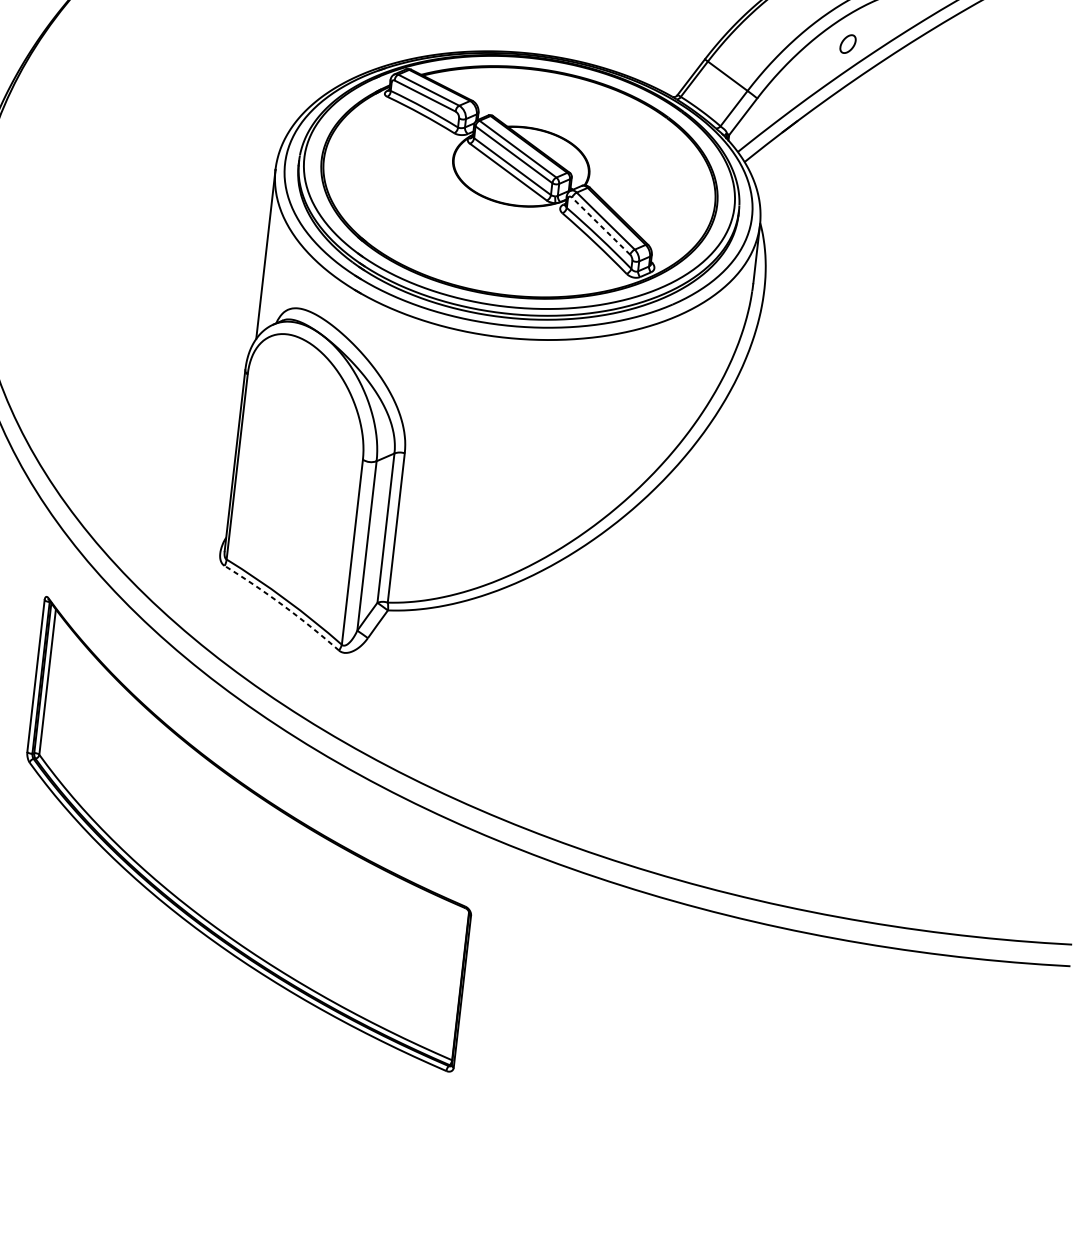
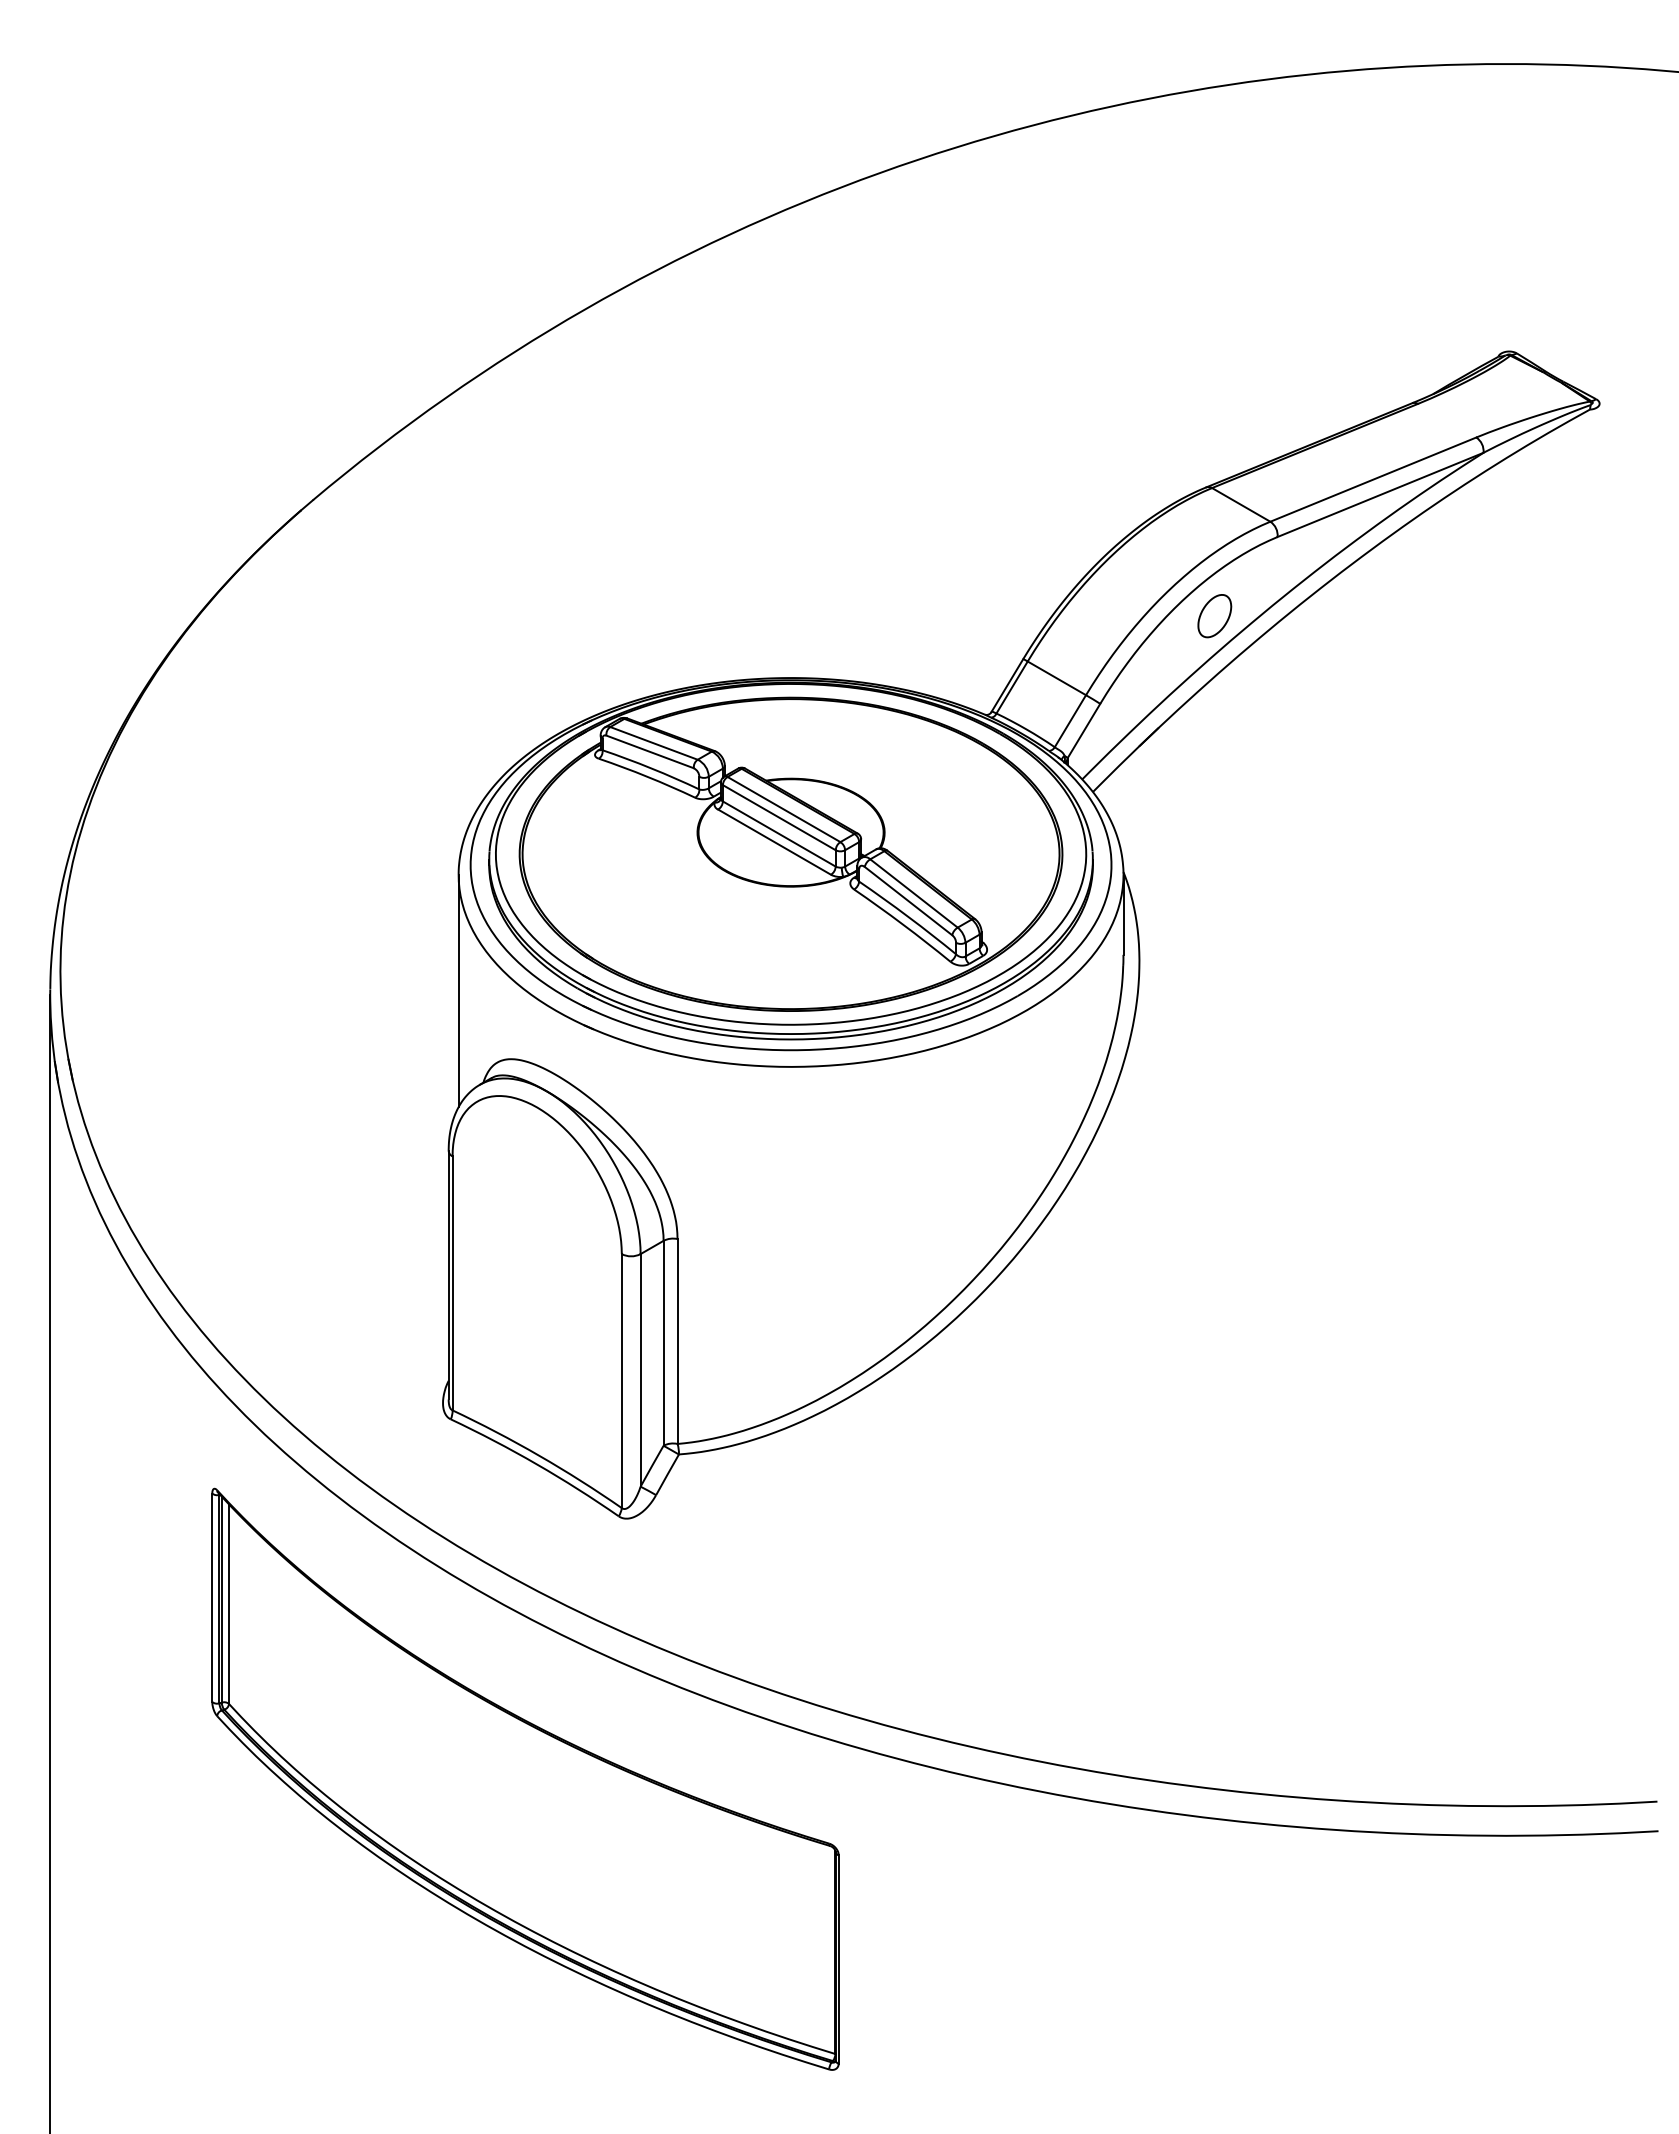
part: (847, 44) -> (1214, 616), size x1.67
line: (601, 225) -> (908, 900), dashed -> solid
arc: (283, 605) -> (536, 1464), dashed -> solid

